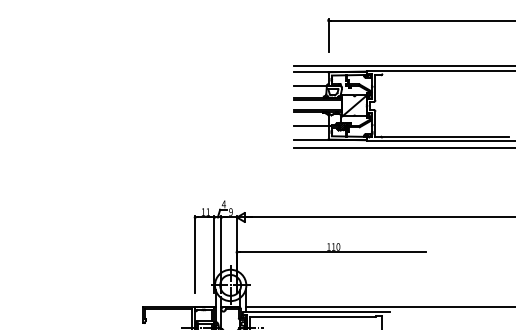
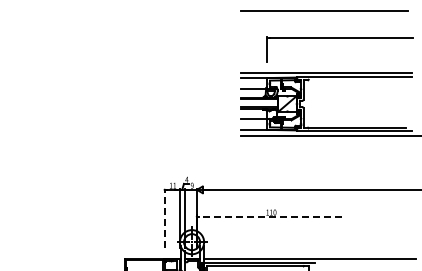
line: (332, 252) -> (270, 216), solid -> dashed
line: (194, 254) -> (164, 218), solid -> dashed

